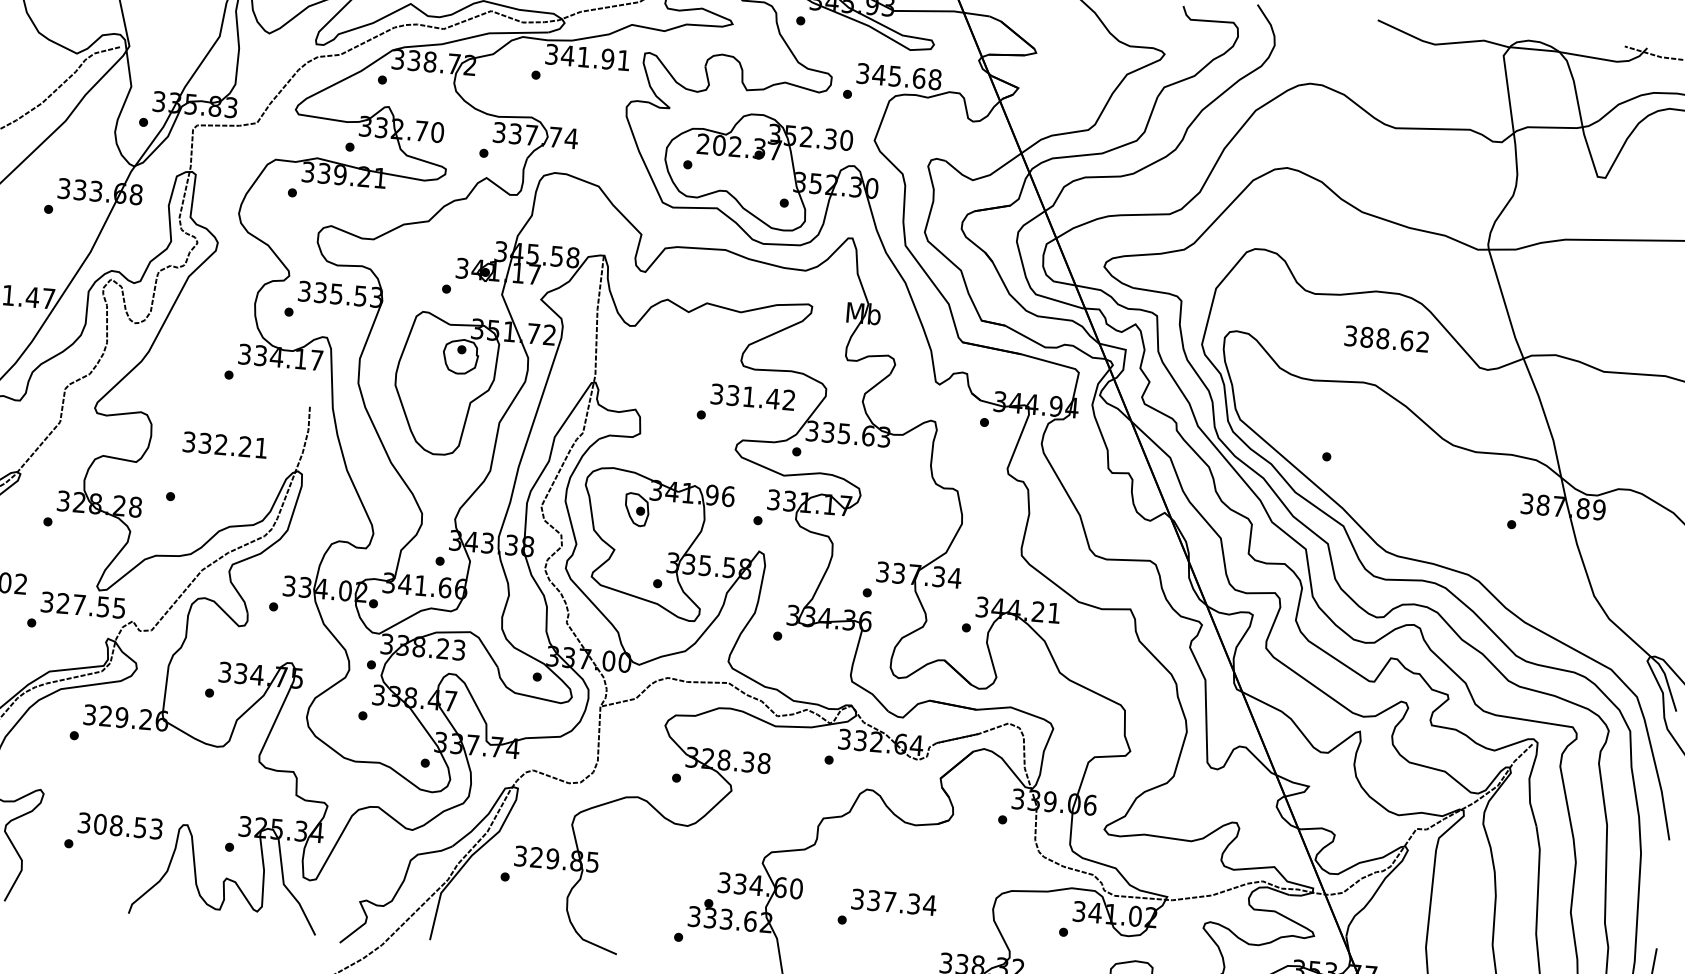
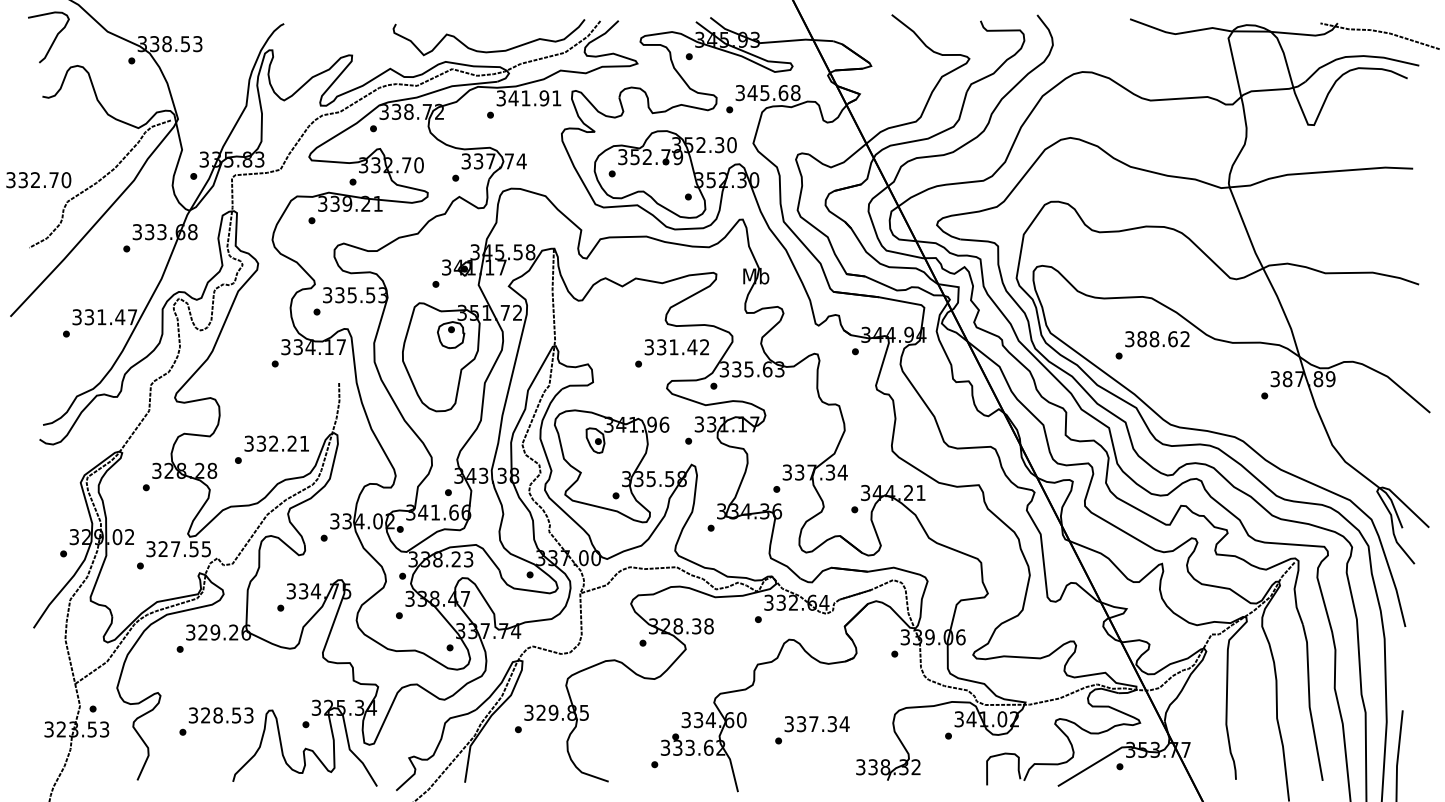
text: (739, 147) -> (650, 157), 202.37 -> 352.79
text: (1386, 339) -> (1157, 339), moved
text: (224, 444) -> (276, 443), moved
text: (100, 824) -> (205, 715), 308.53 -> 328.53

